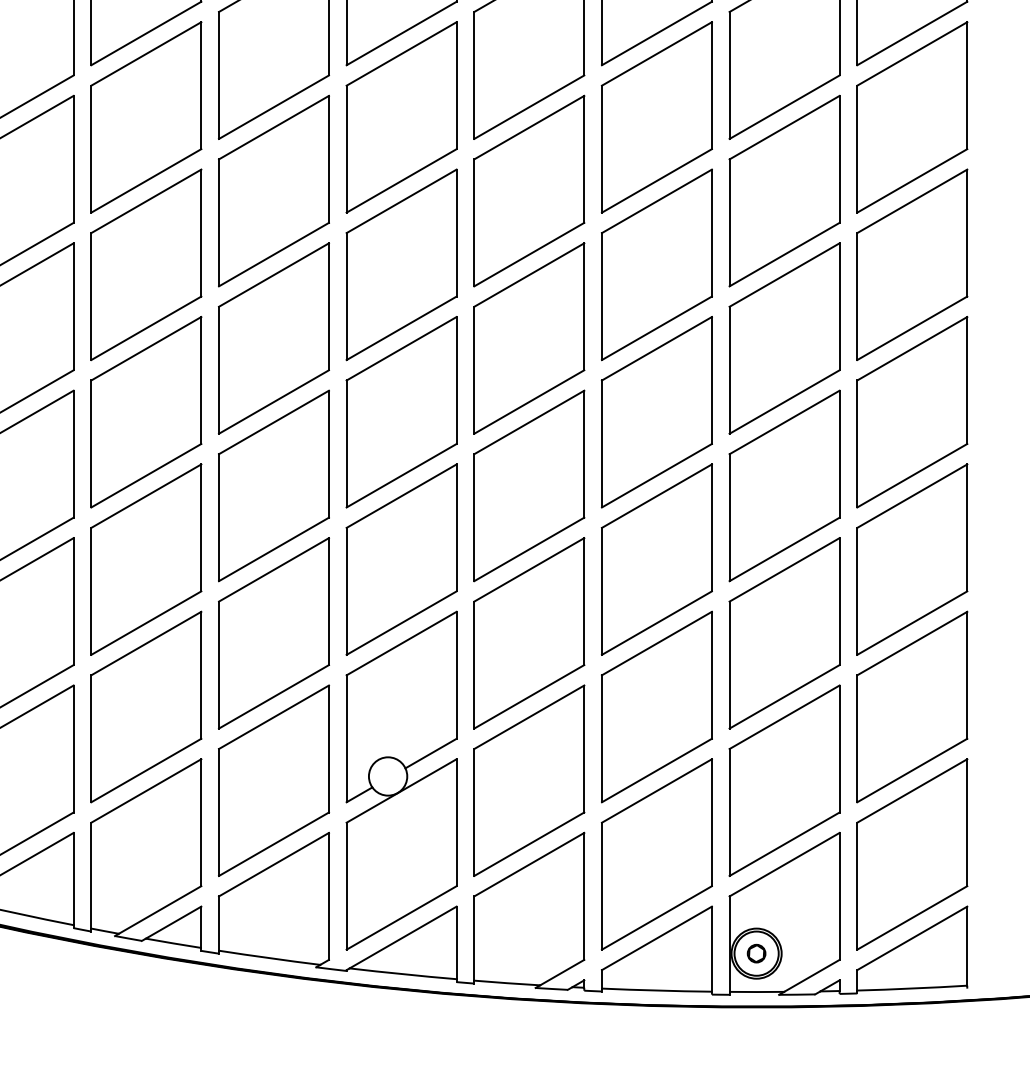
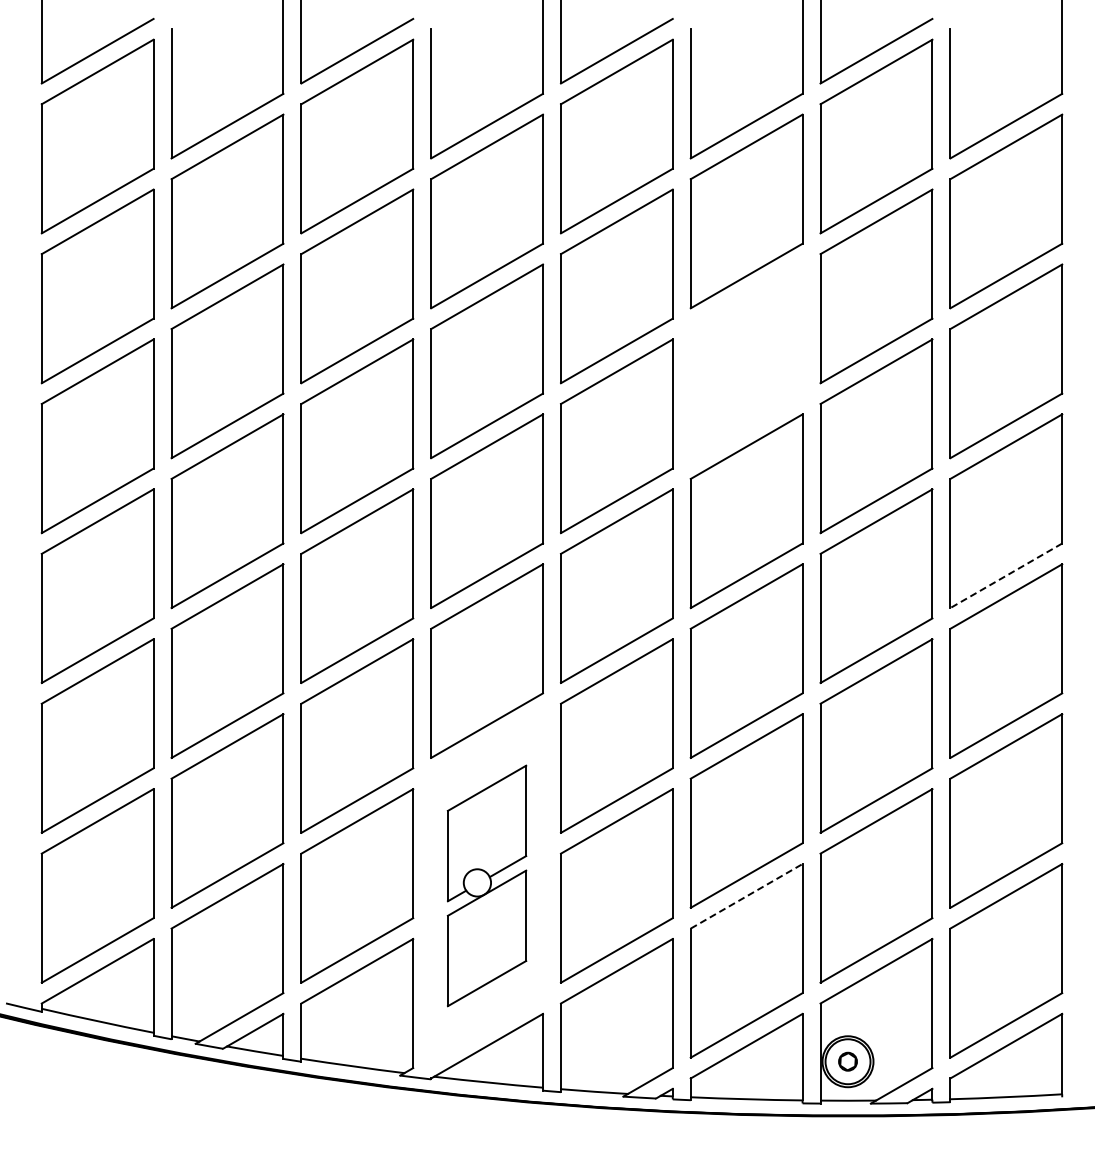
part: (656, 264) -> (746, 361), removed
line: (912, 475) -> (1006, 575), solid -> dashed
part: (401, 780) -> (486, 885), size x0.7
line: (656, 791) -> (746, 896), solid -> dashed

